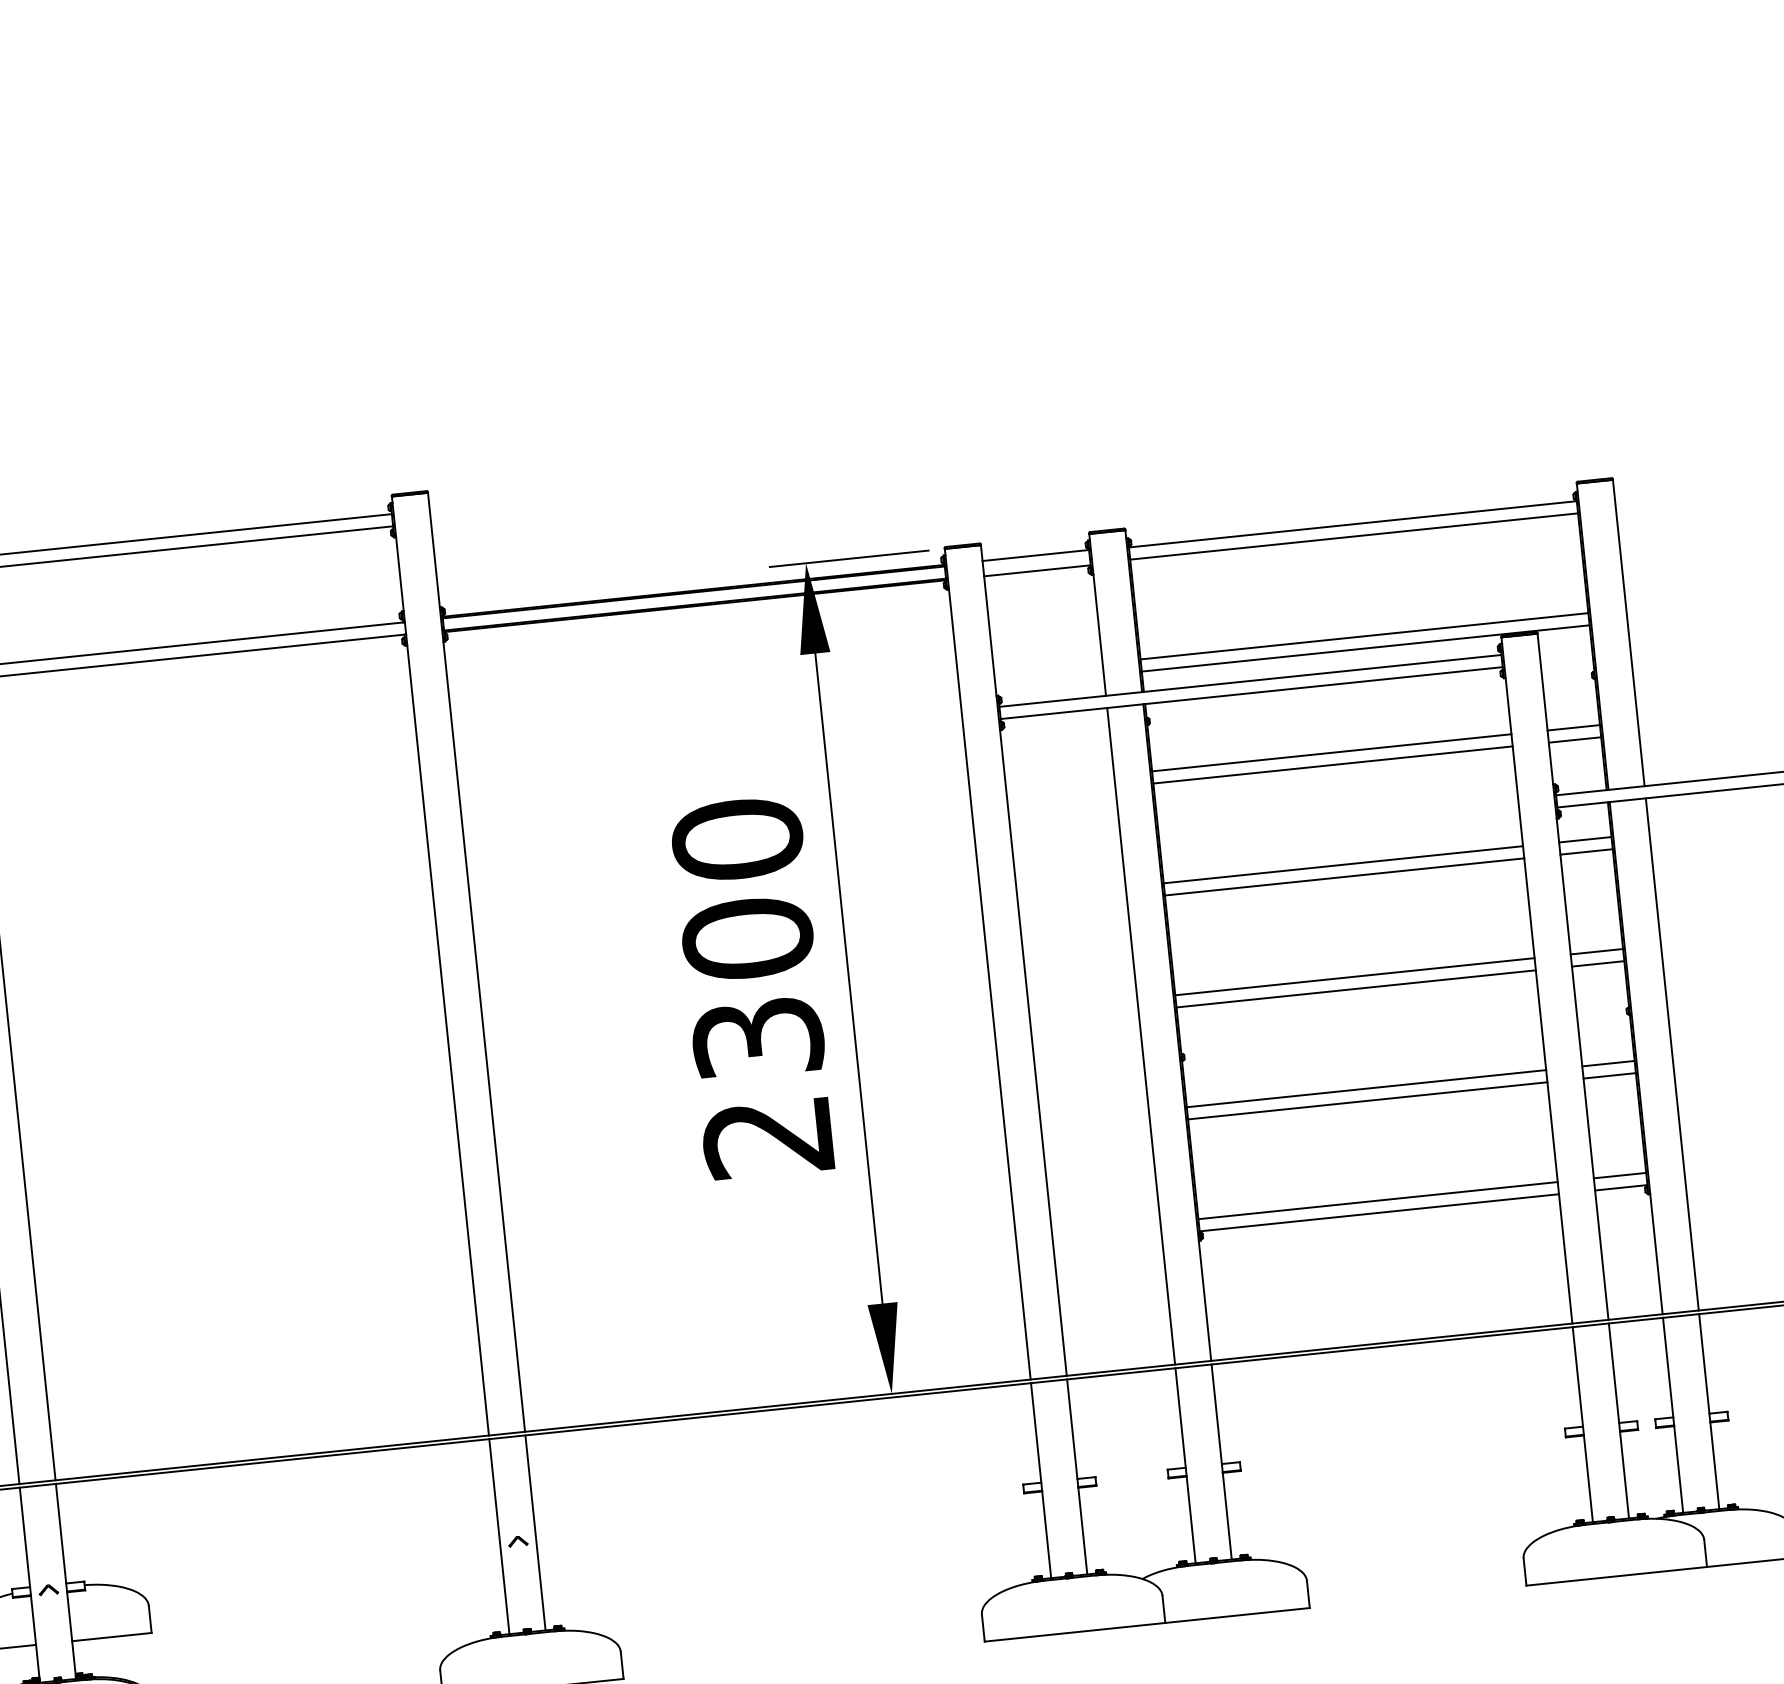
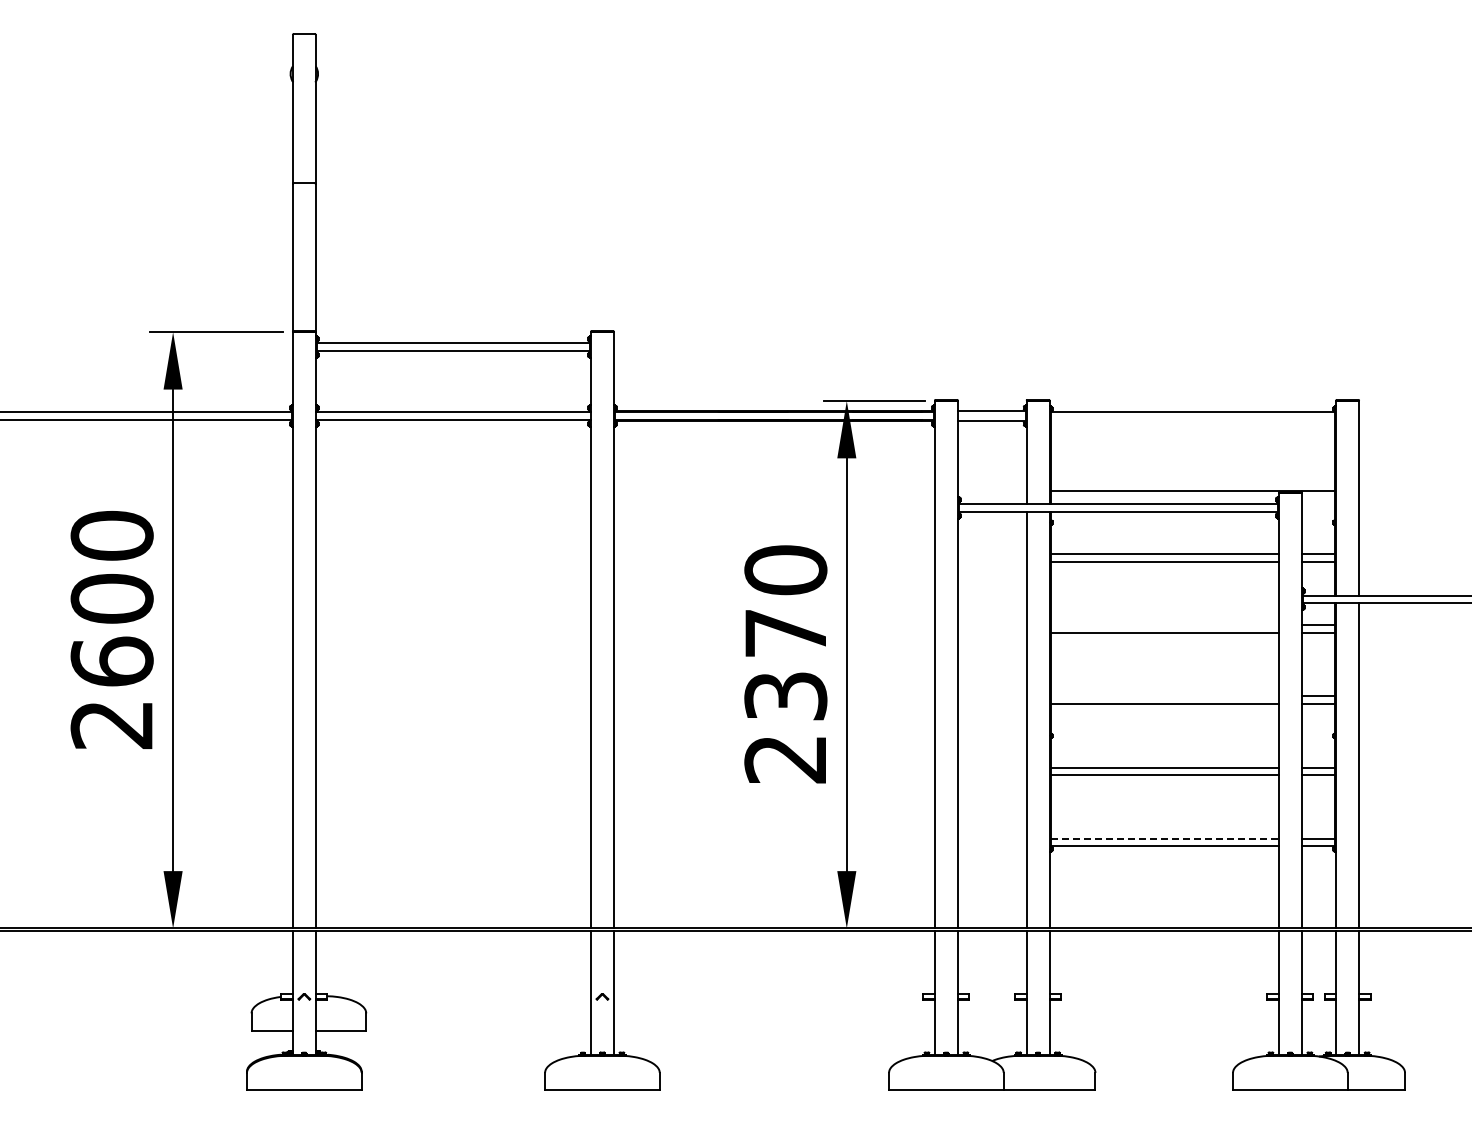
line: (1353, 536) -> (1192, 419), removed
line: (1363, 636) -> (1192, 483), removed
line: (1342, 865) -> (1164, 625), removed
text: (747, 939) -> (785, 633), 2300 -> 2370
line: (1354, 976) -> (1164, 696), removed
line: (1379, 1200) -> (1165, 838), solid -> dashed

